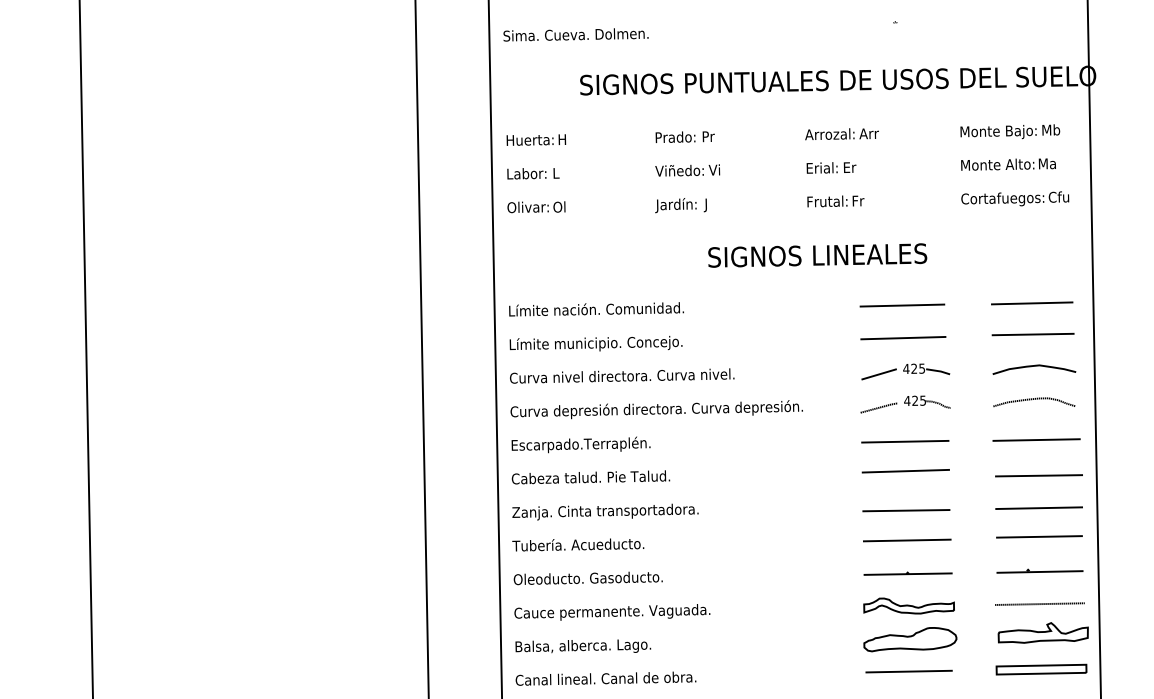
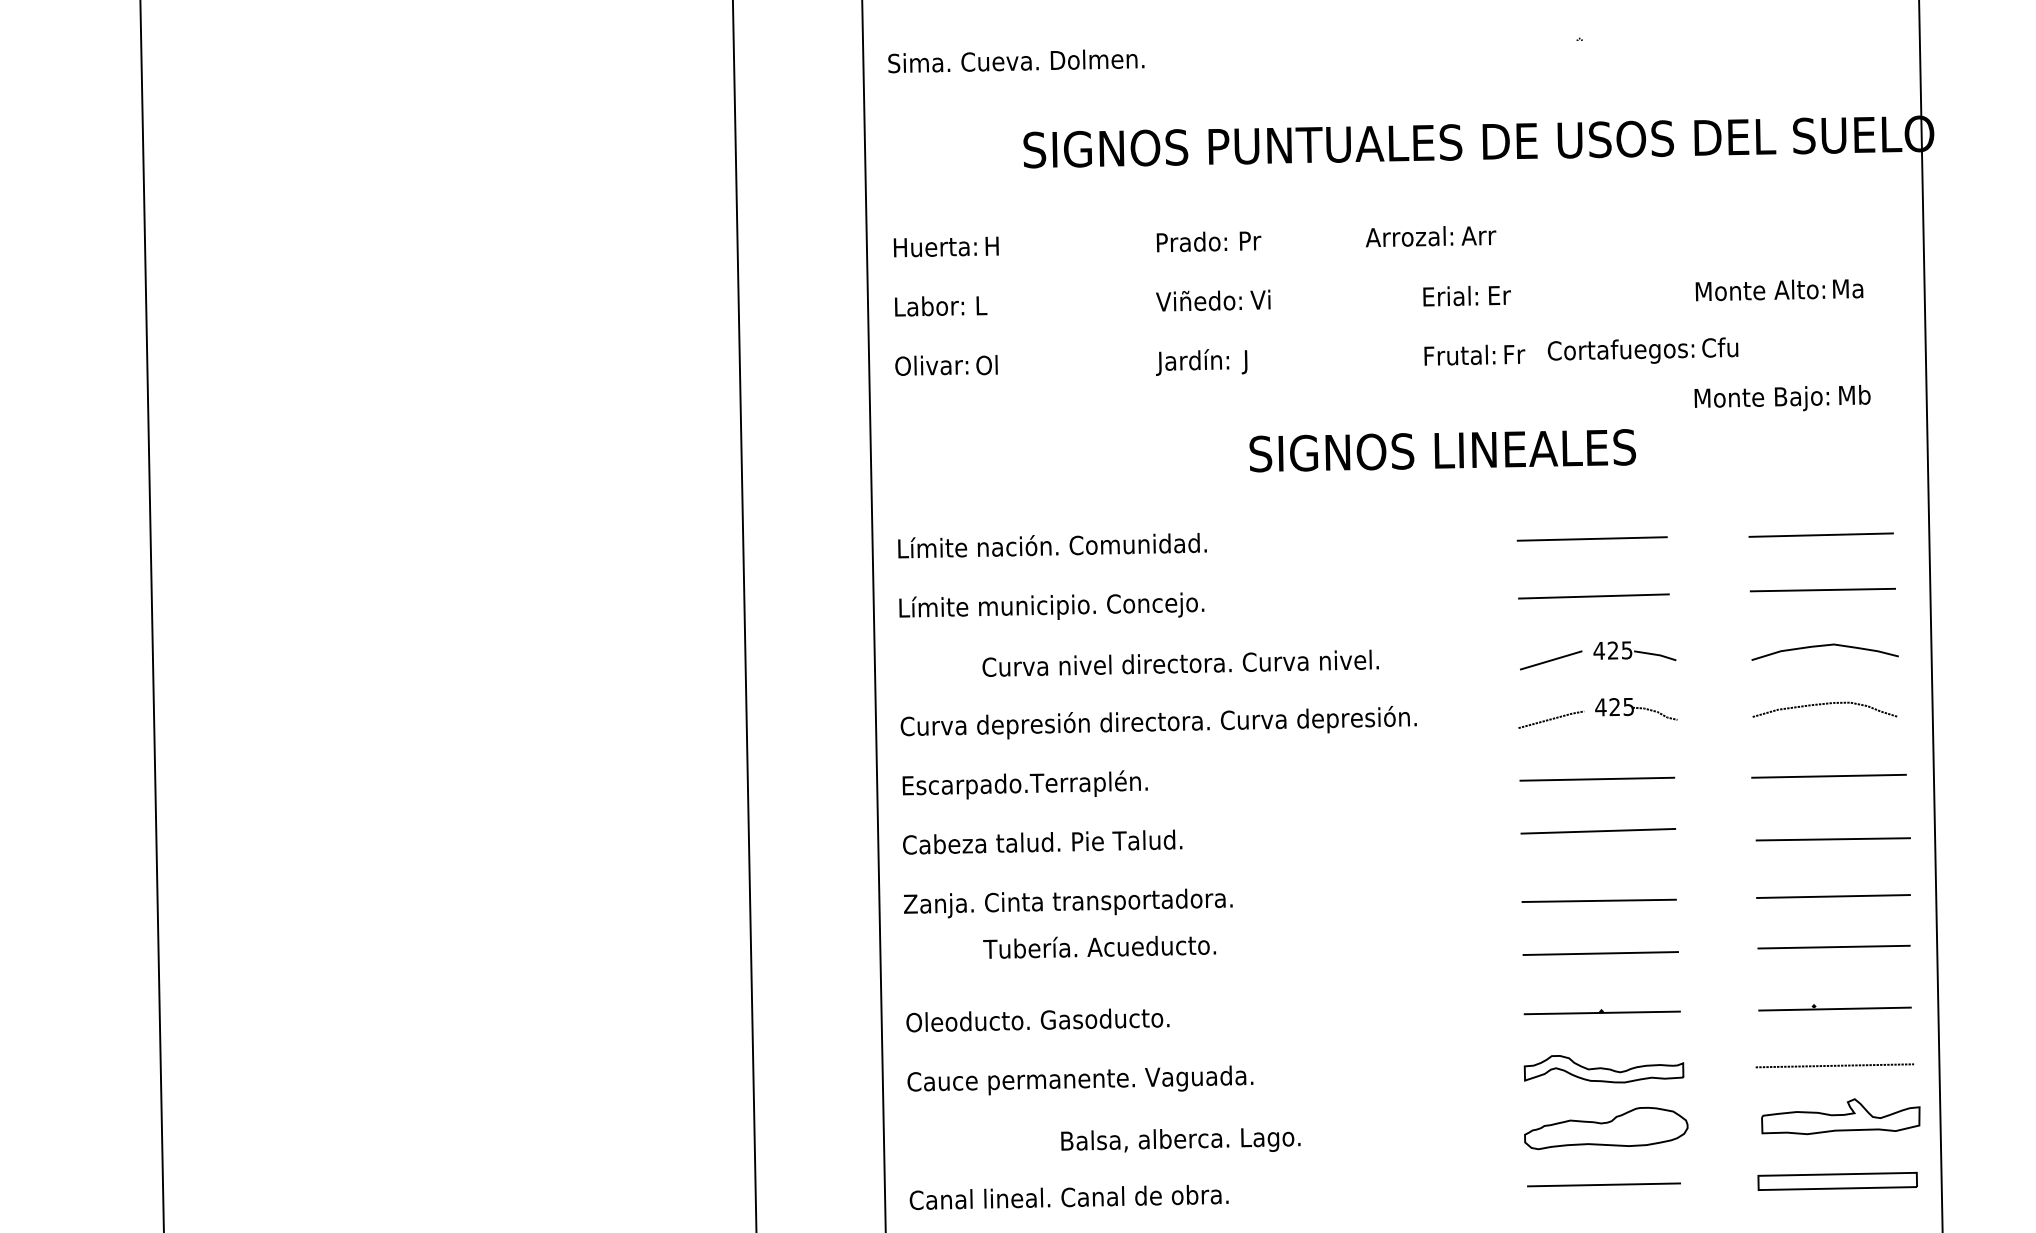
text: (1010, 131) -> (1782, 397), moved
text: (841, 134) -> (1430, 237), moved
text: (1015, 198) -> (1643, 350), moved
text: (622, 375) -> (1181, 662), moved
text: (578, 544) -> (1100, 946), moved
text: (583, 646) -> (1181, 1140), moved

